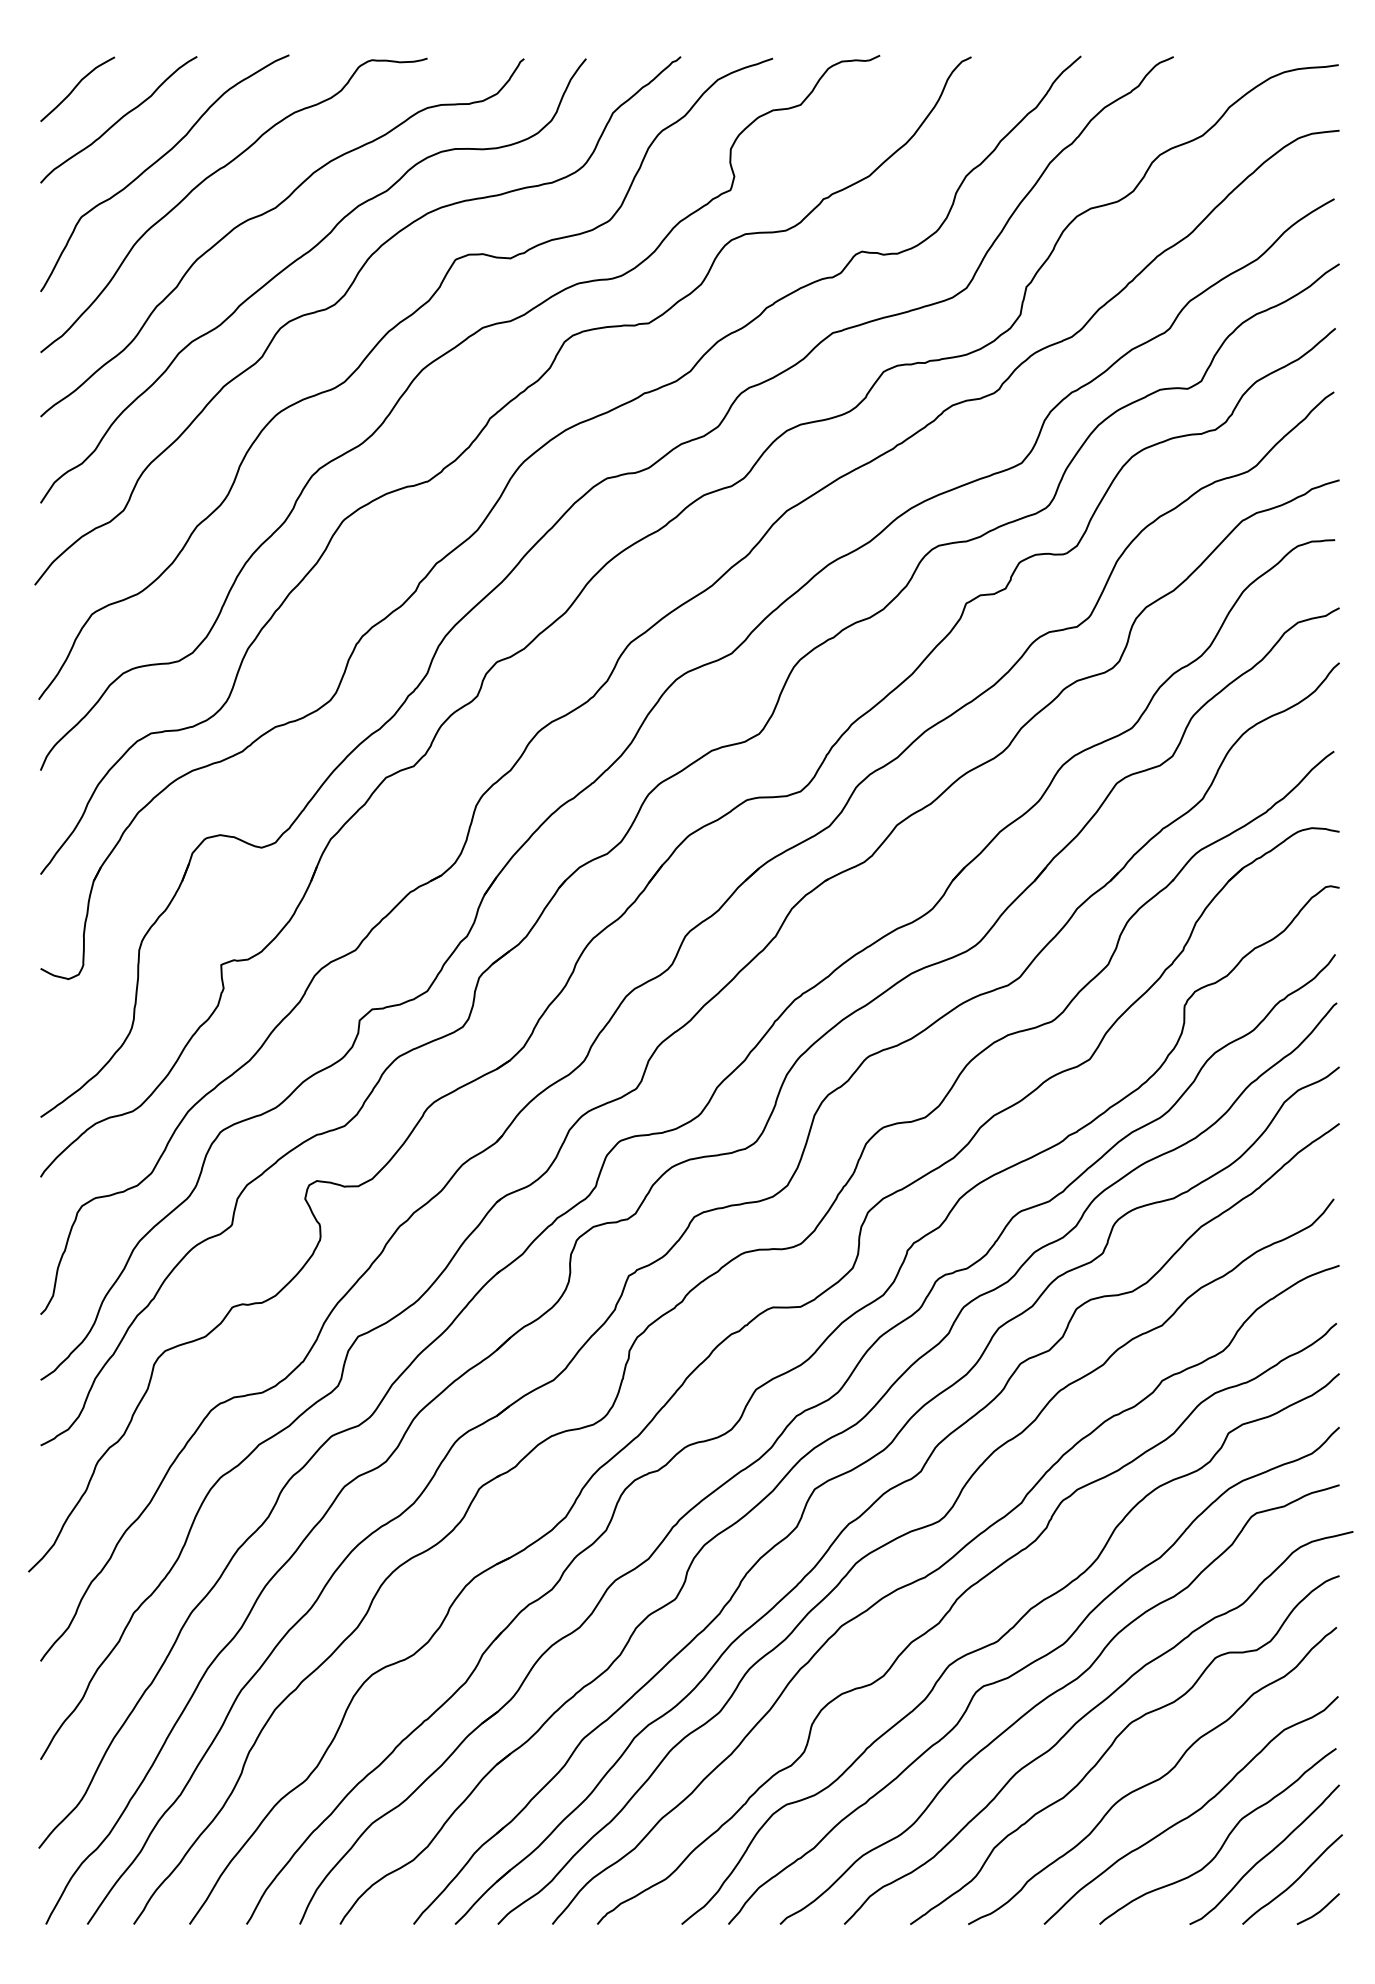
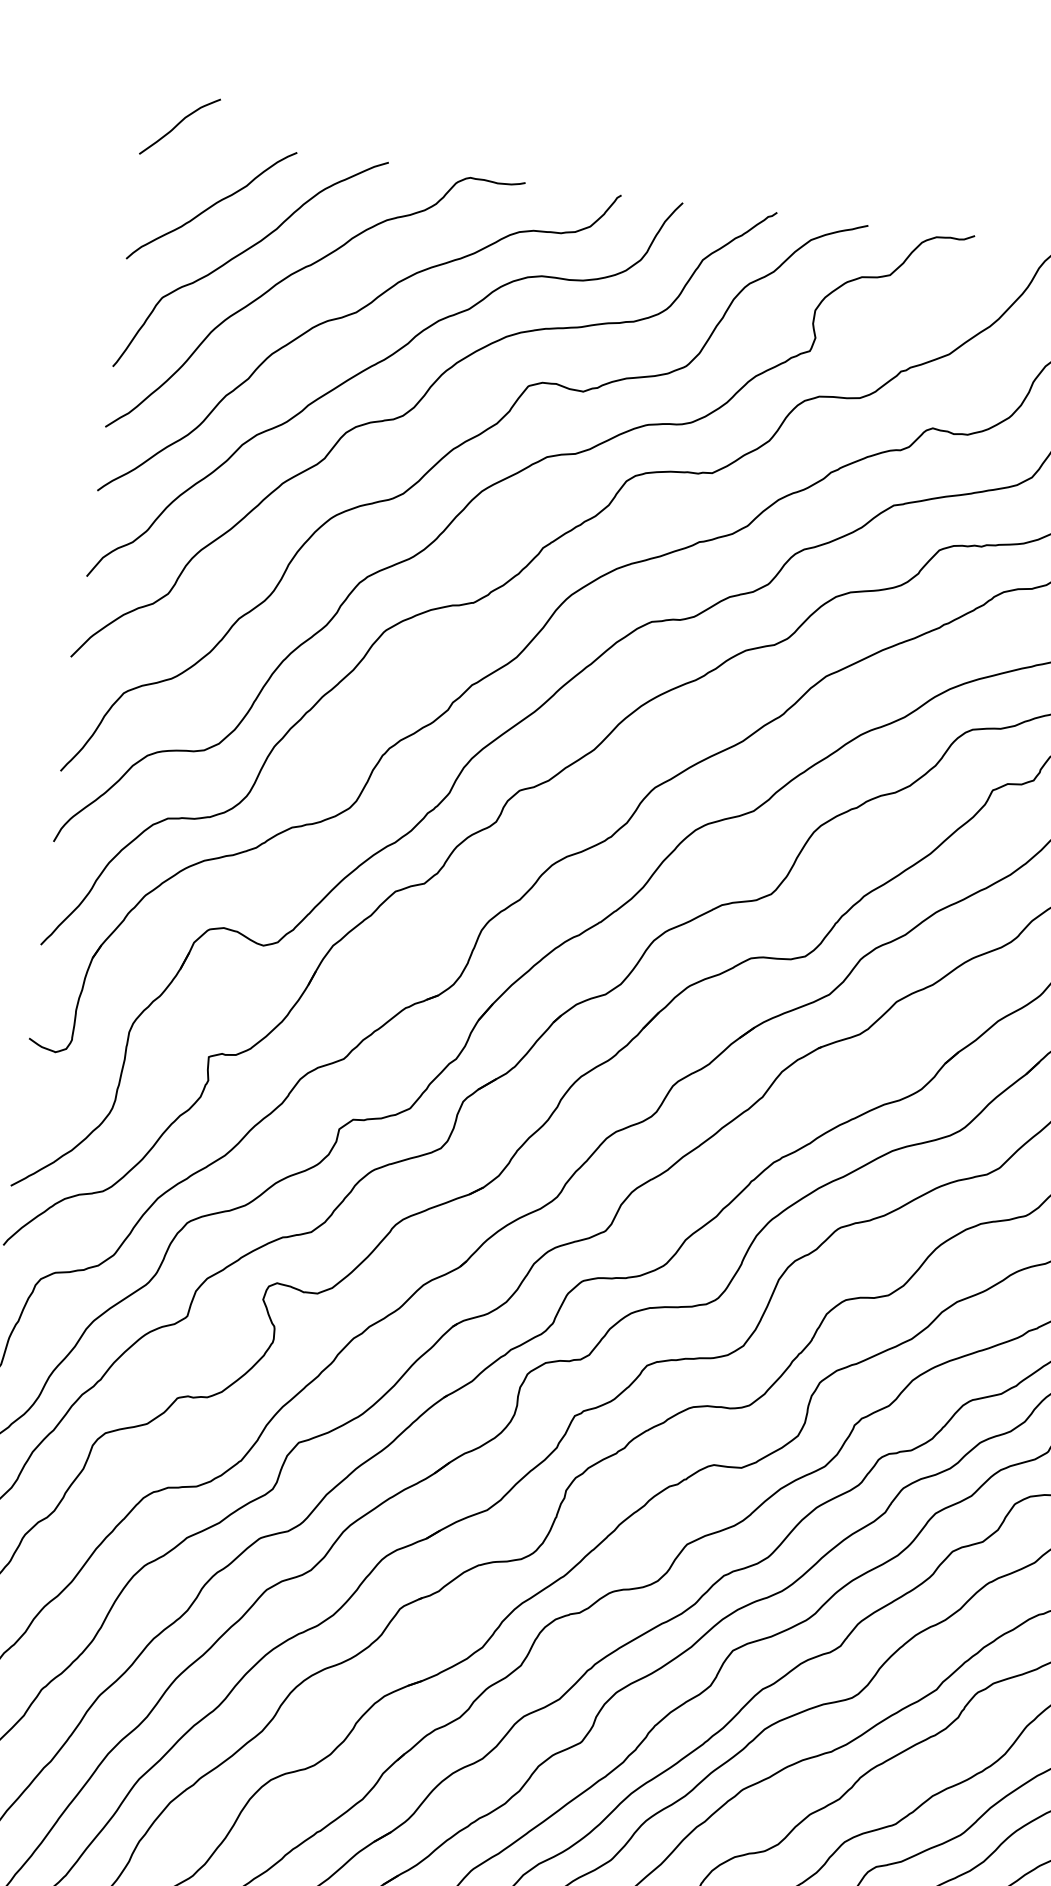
curve: (76, 87) -> (179, 124), moved

